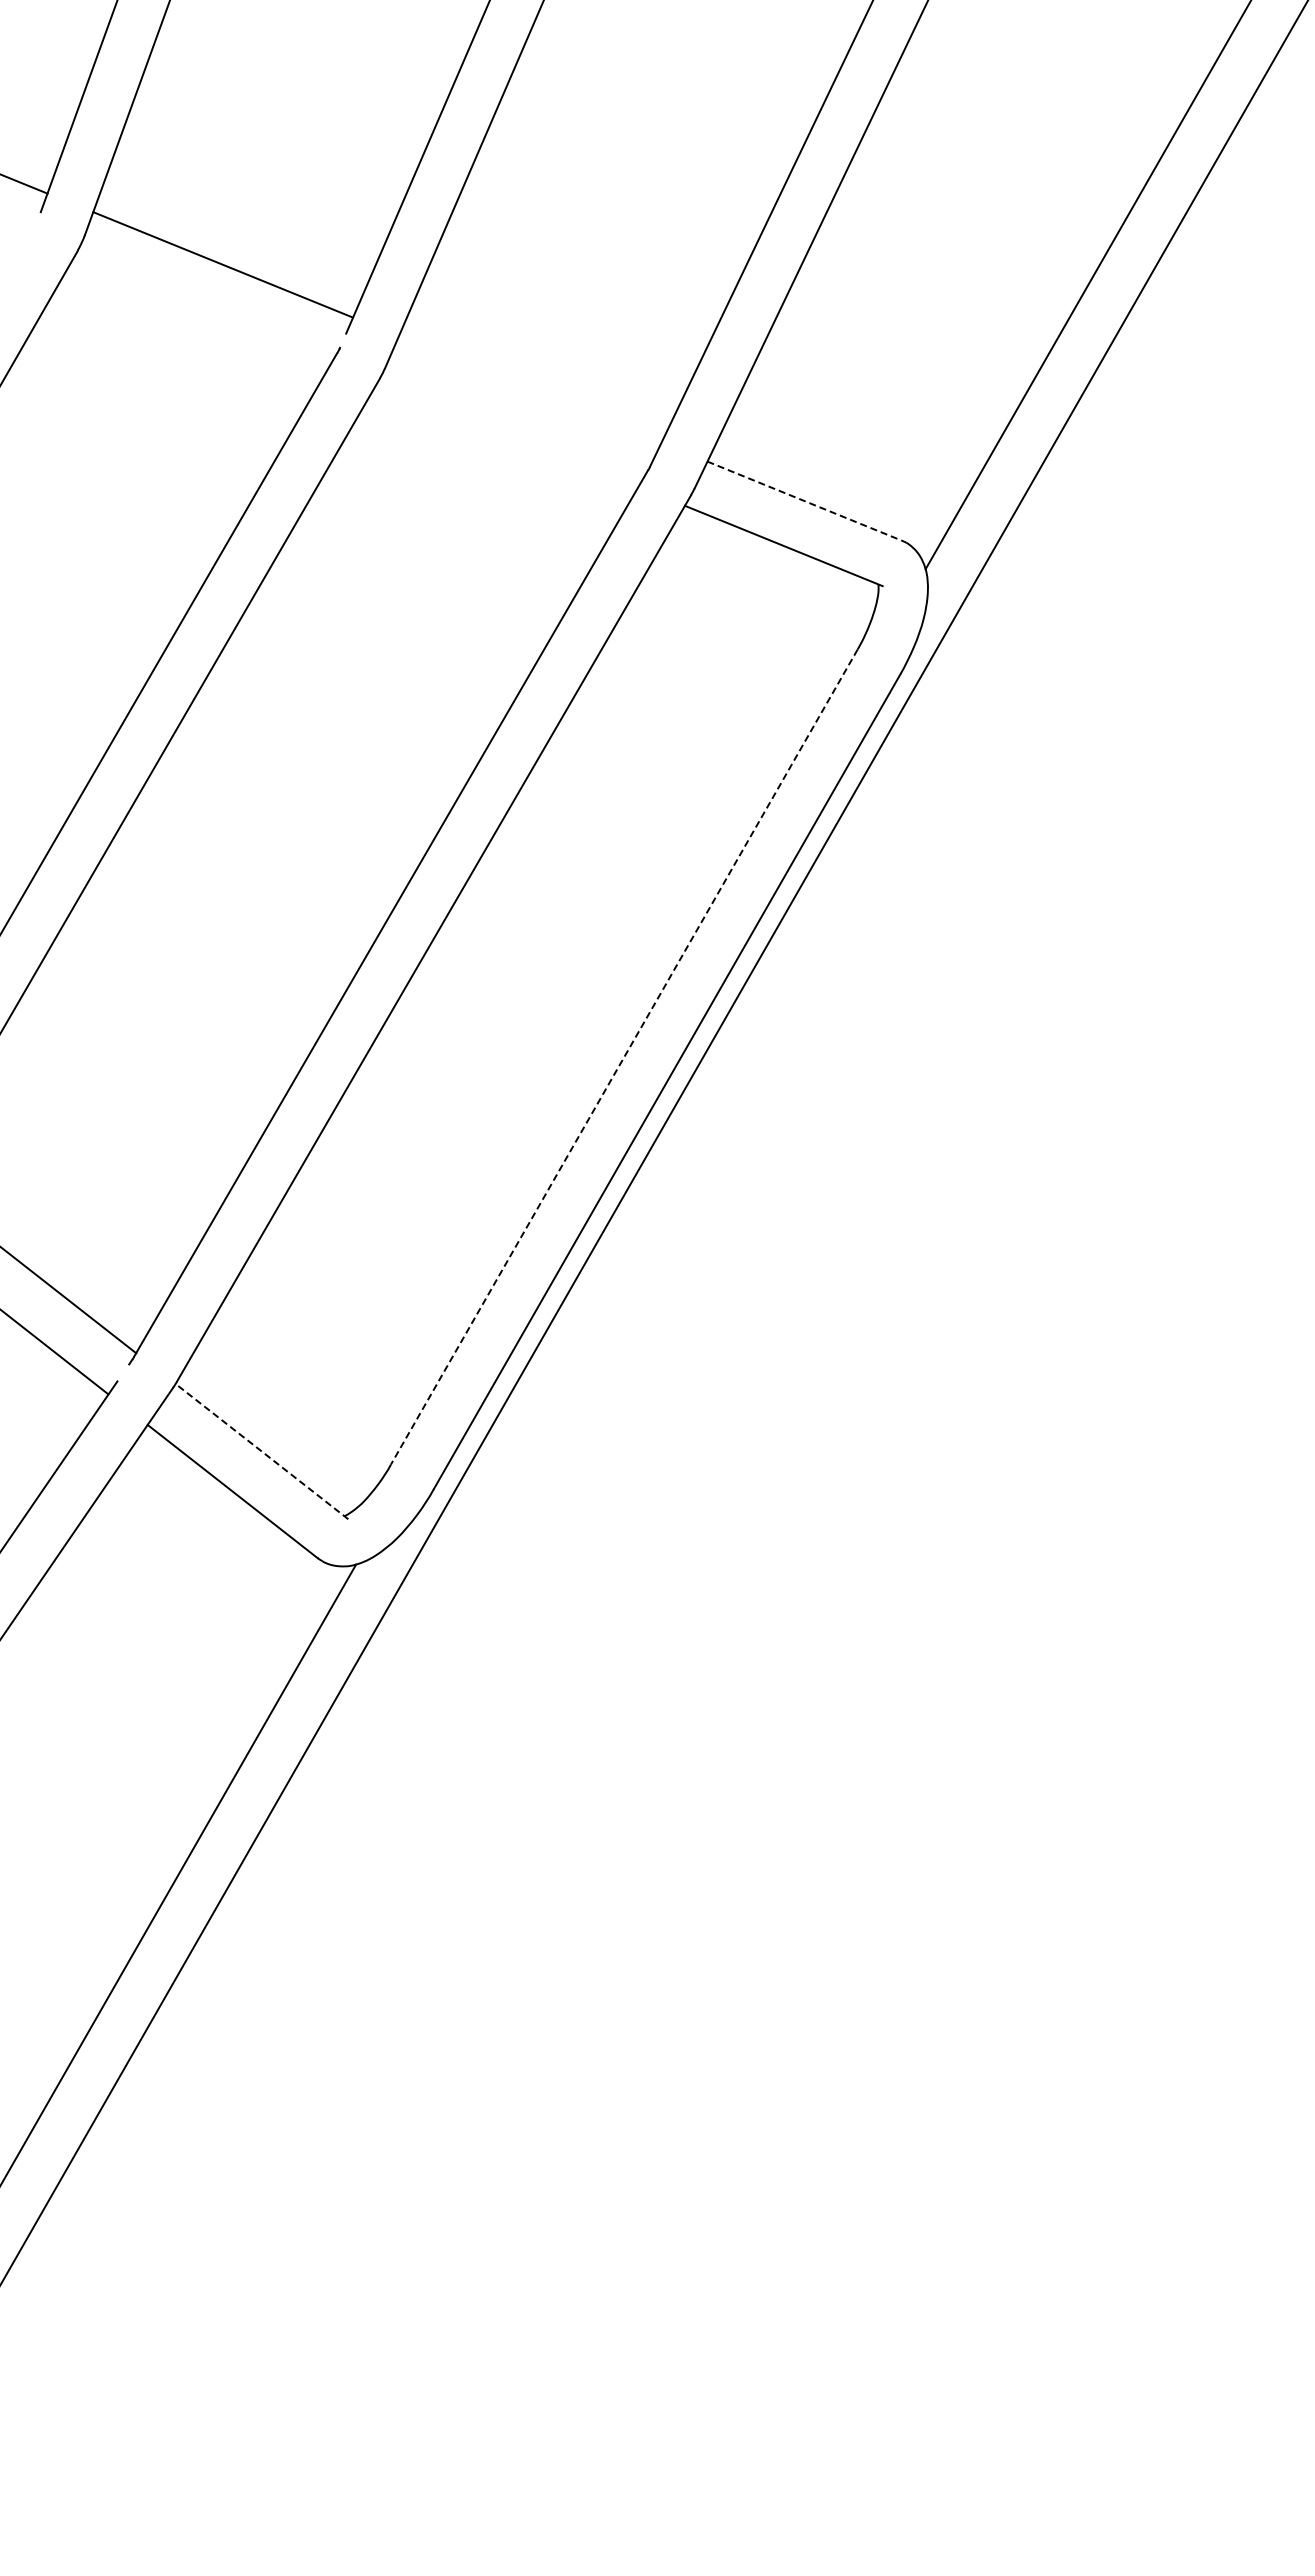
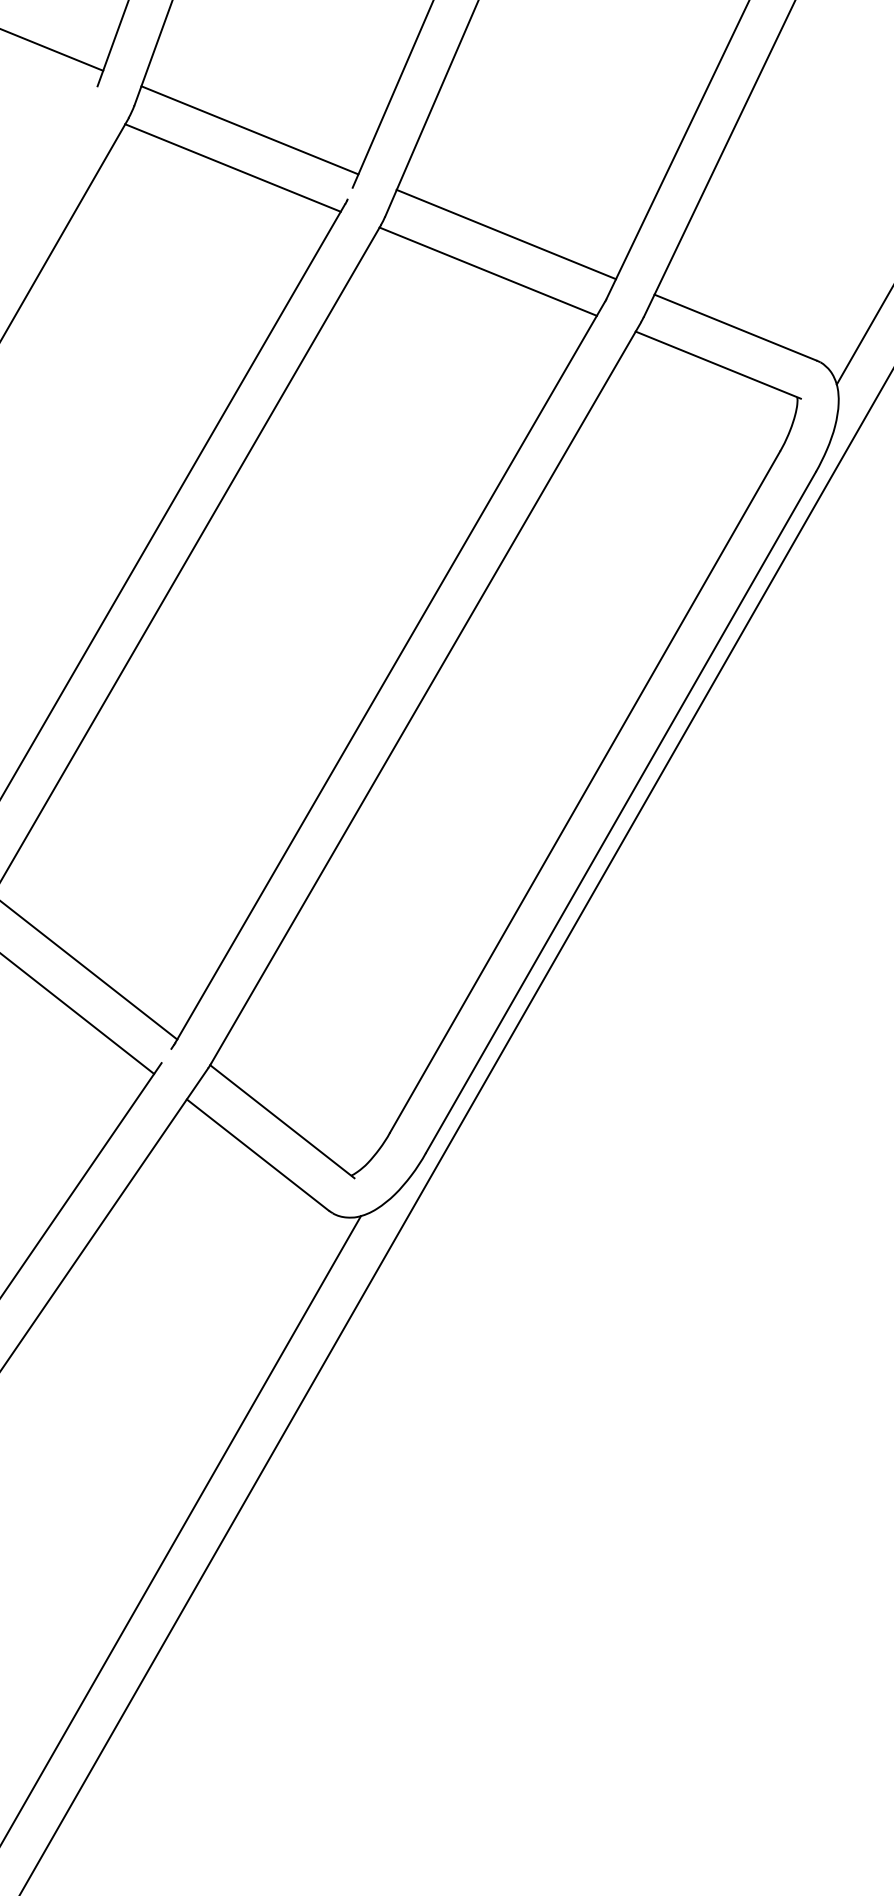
line: (202, 309) -> (232, 167), added
line: (529, 389) -> (505, 234), added
line: (508, 433) -> (488, 271), added
line: (804, 501) -> (735, 328), dashed -> solid
line: (624, 1057) -> (585, 792), dashed -> solid
line: (261, 1451) -> (281, 1121), dashed -> solid

